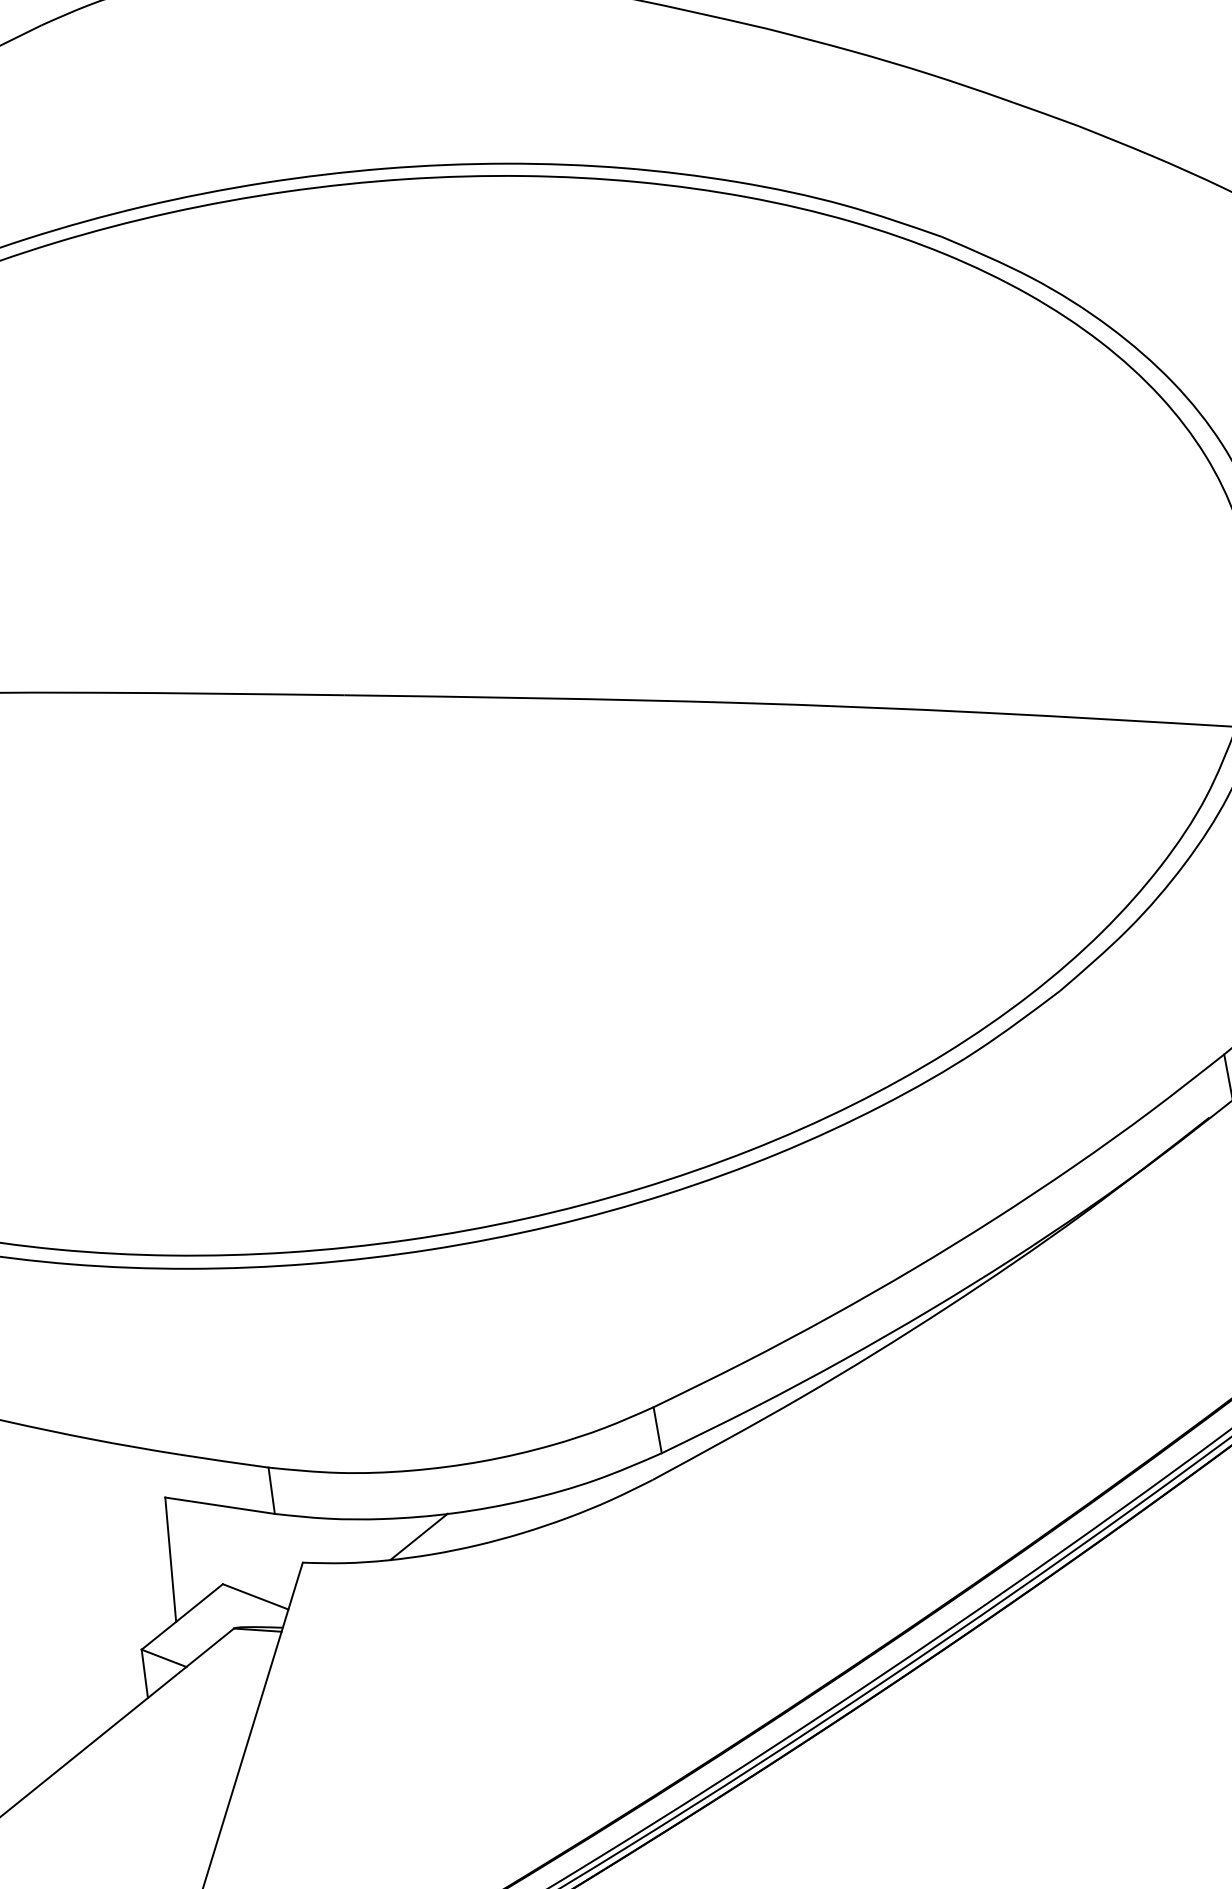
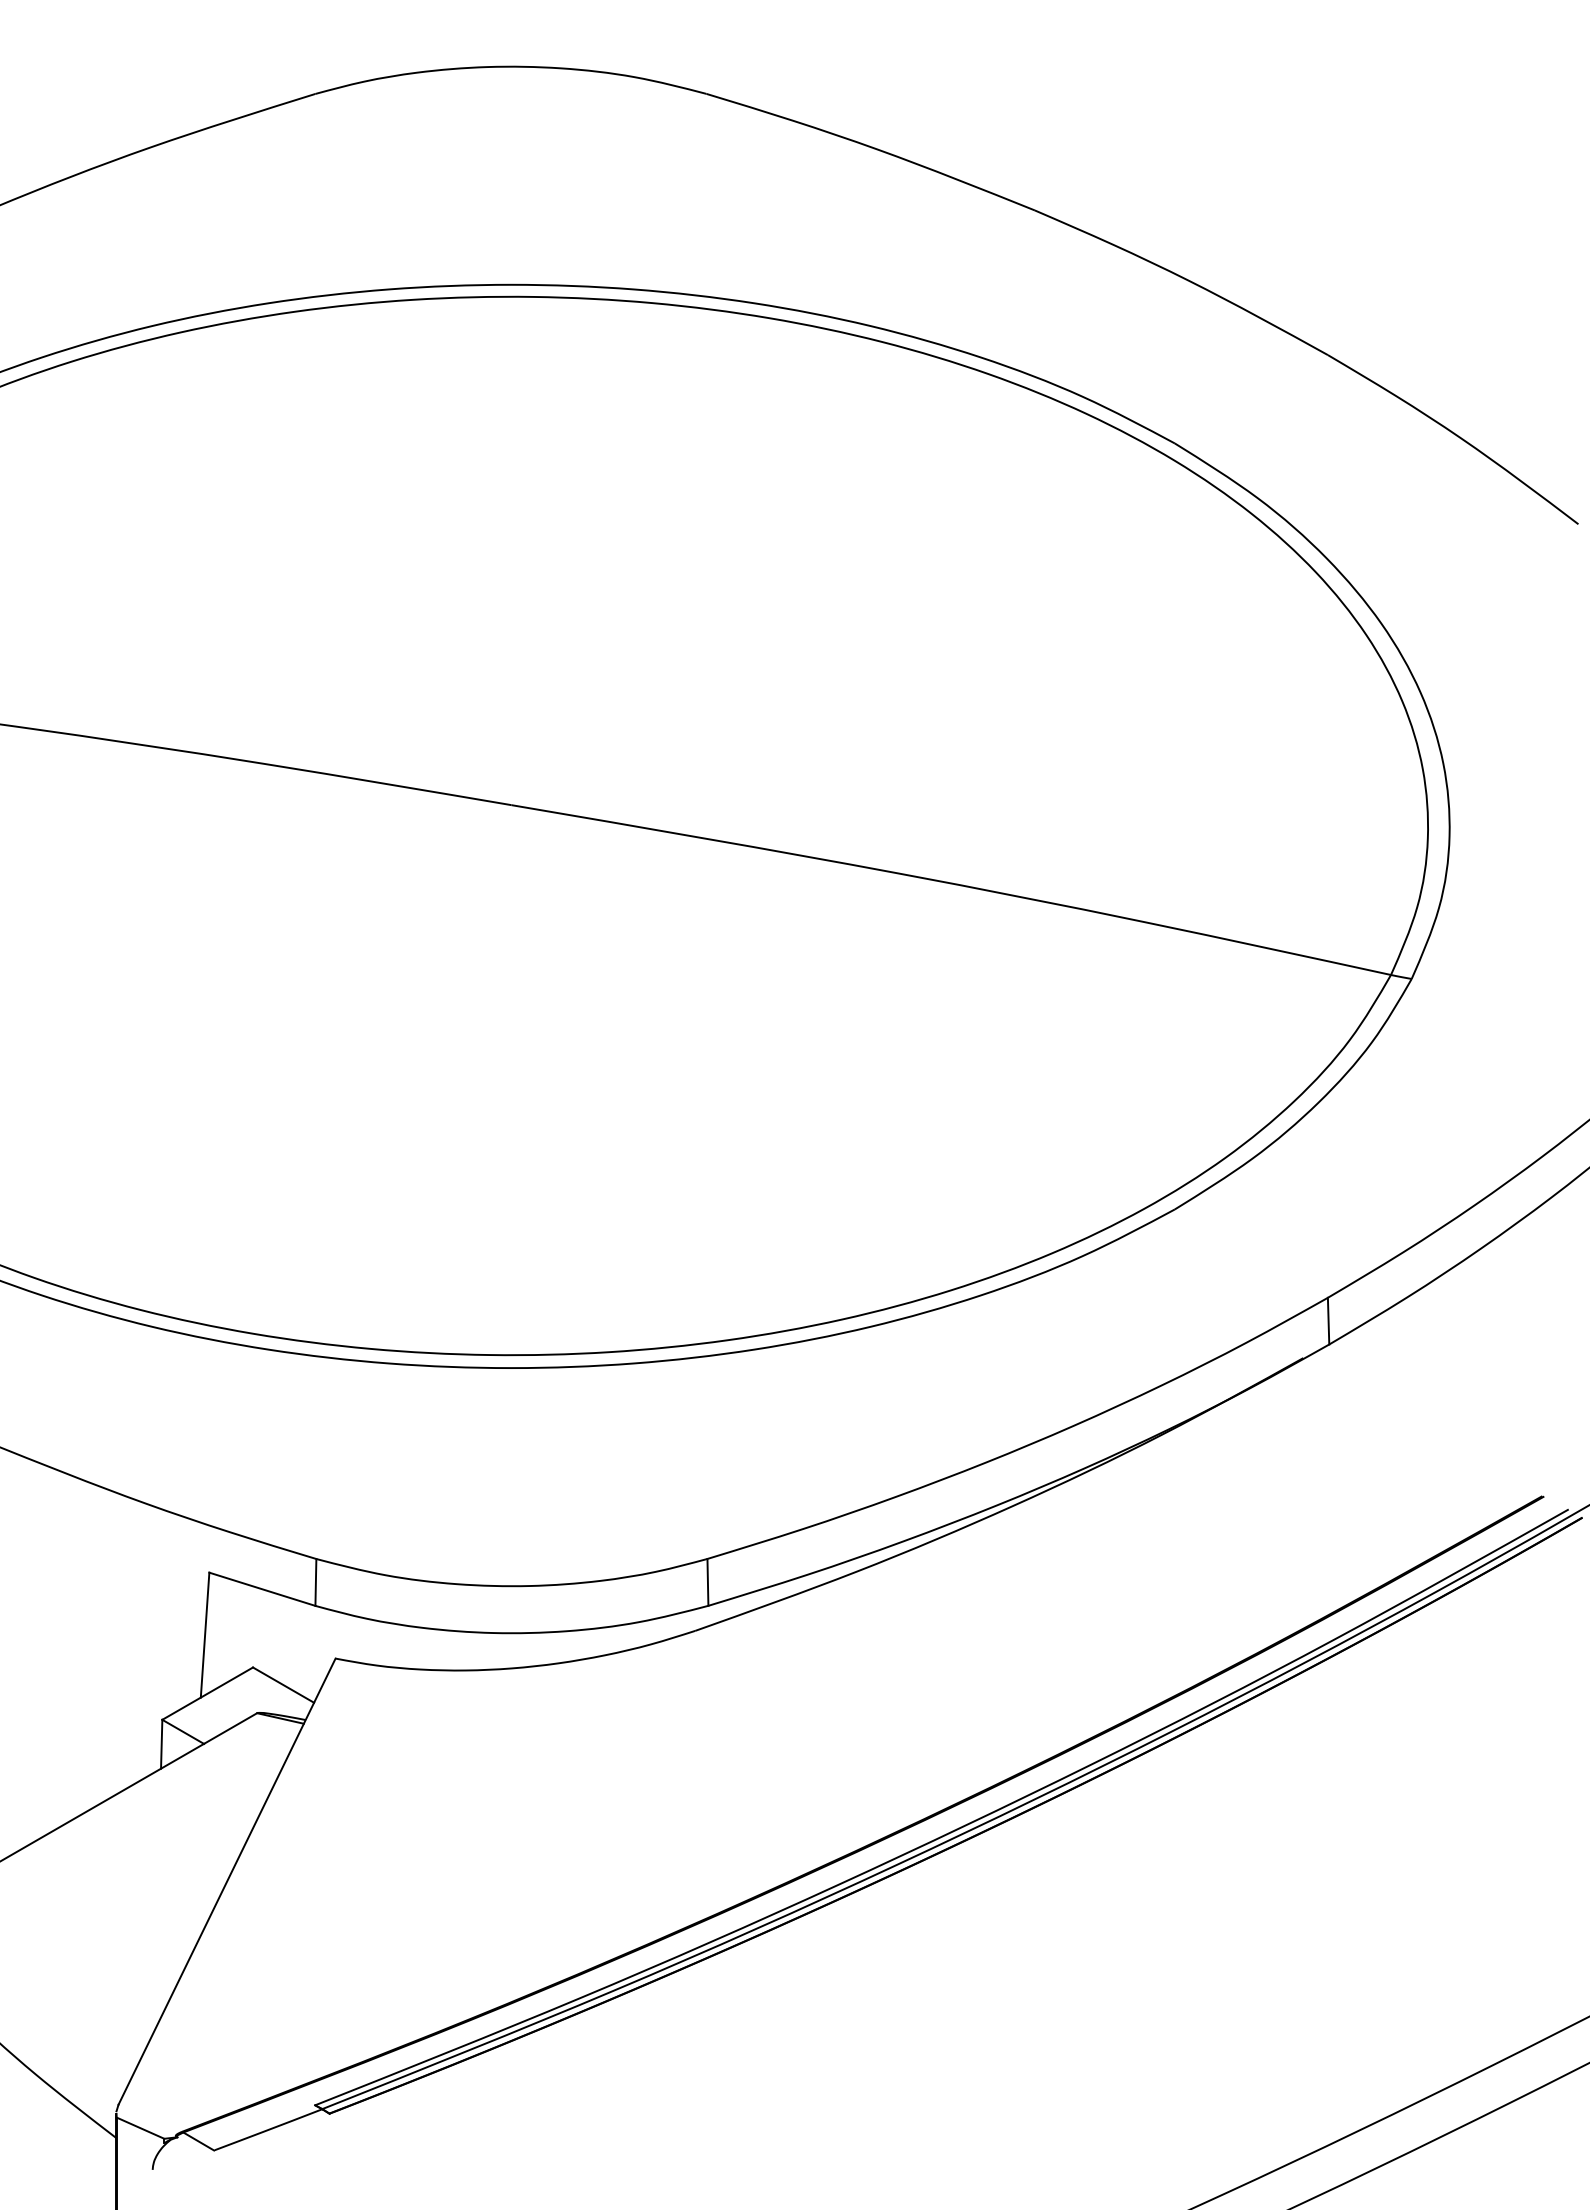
line: (418, 1536) -> (454, 1650), removed

